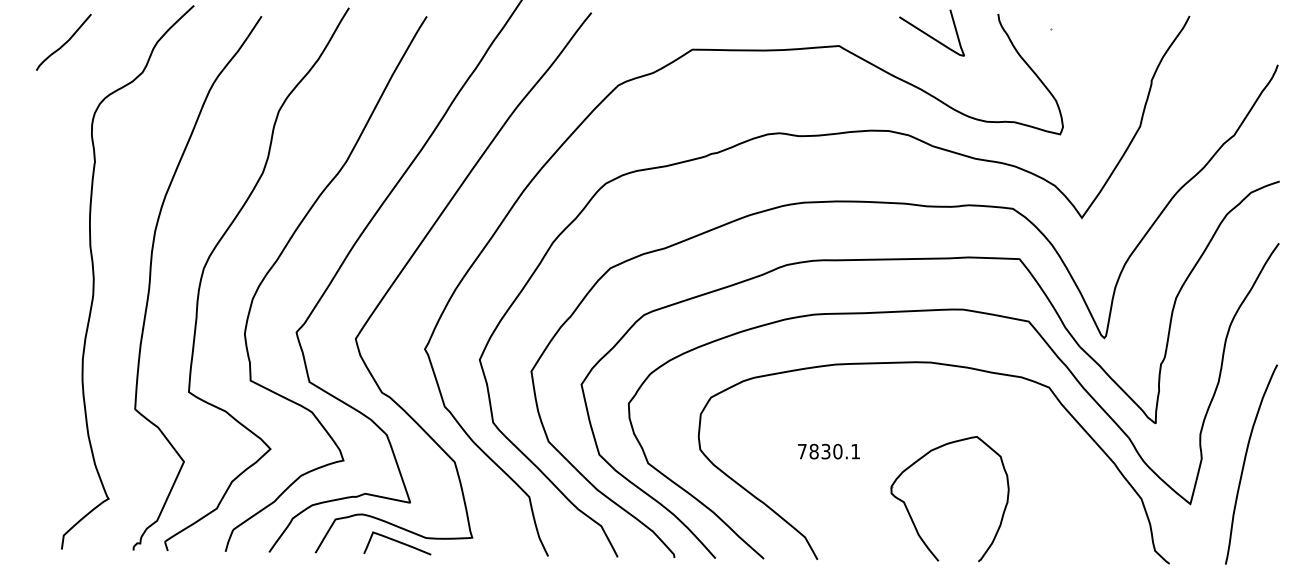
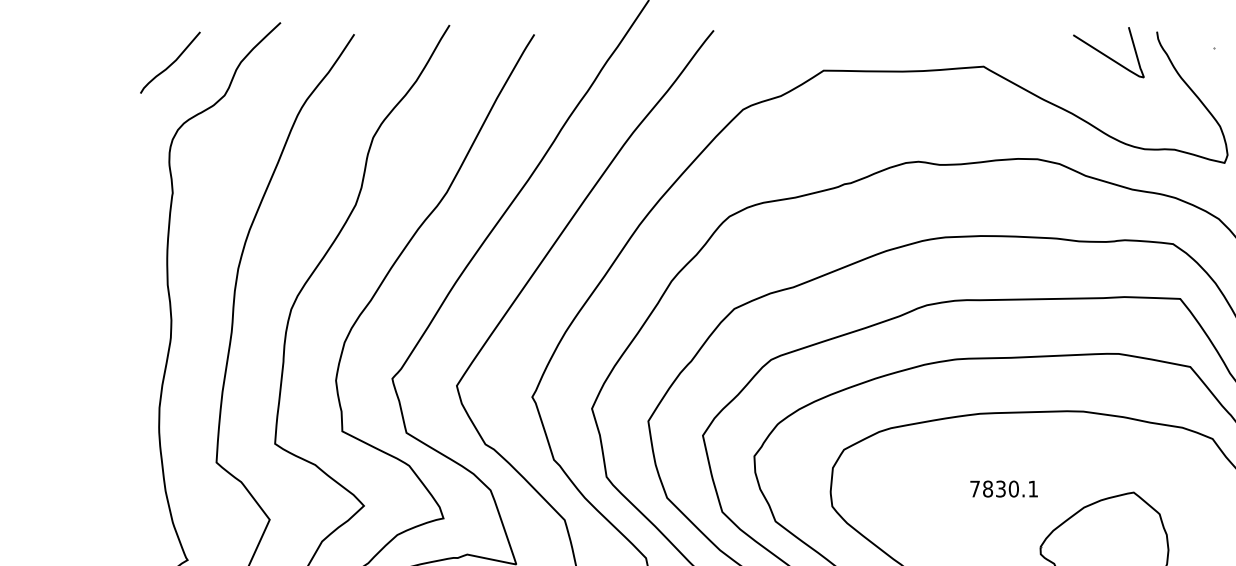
curve: (930, 35) -> (1107, 55), moved
curve: (64, 42) -> (171, 62), moved
text: (828, 451) -> (1003, 488), moved

